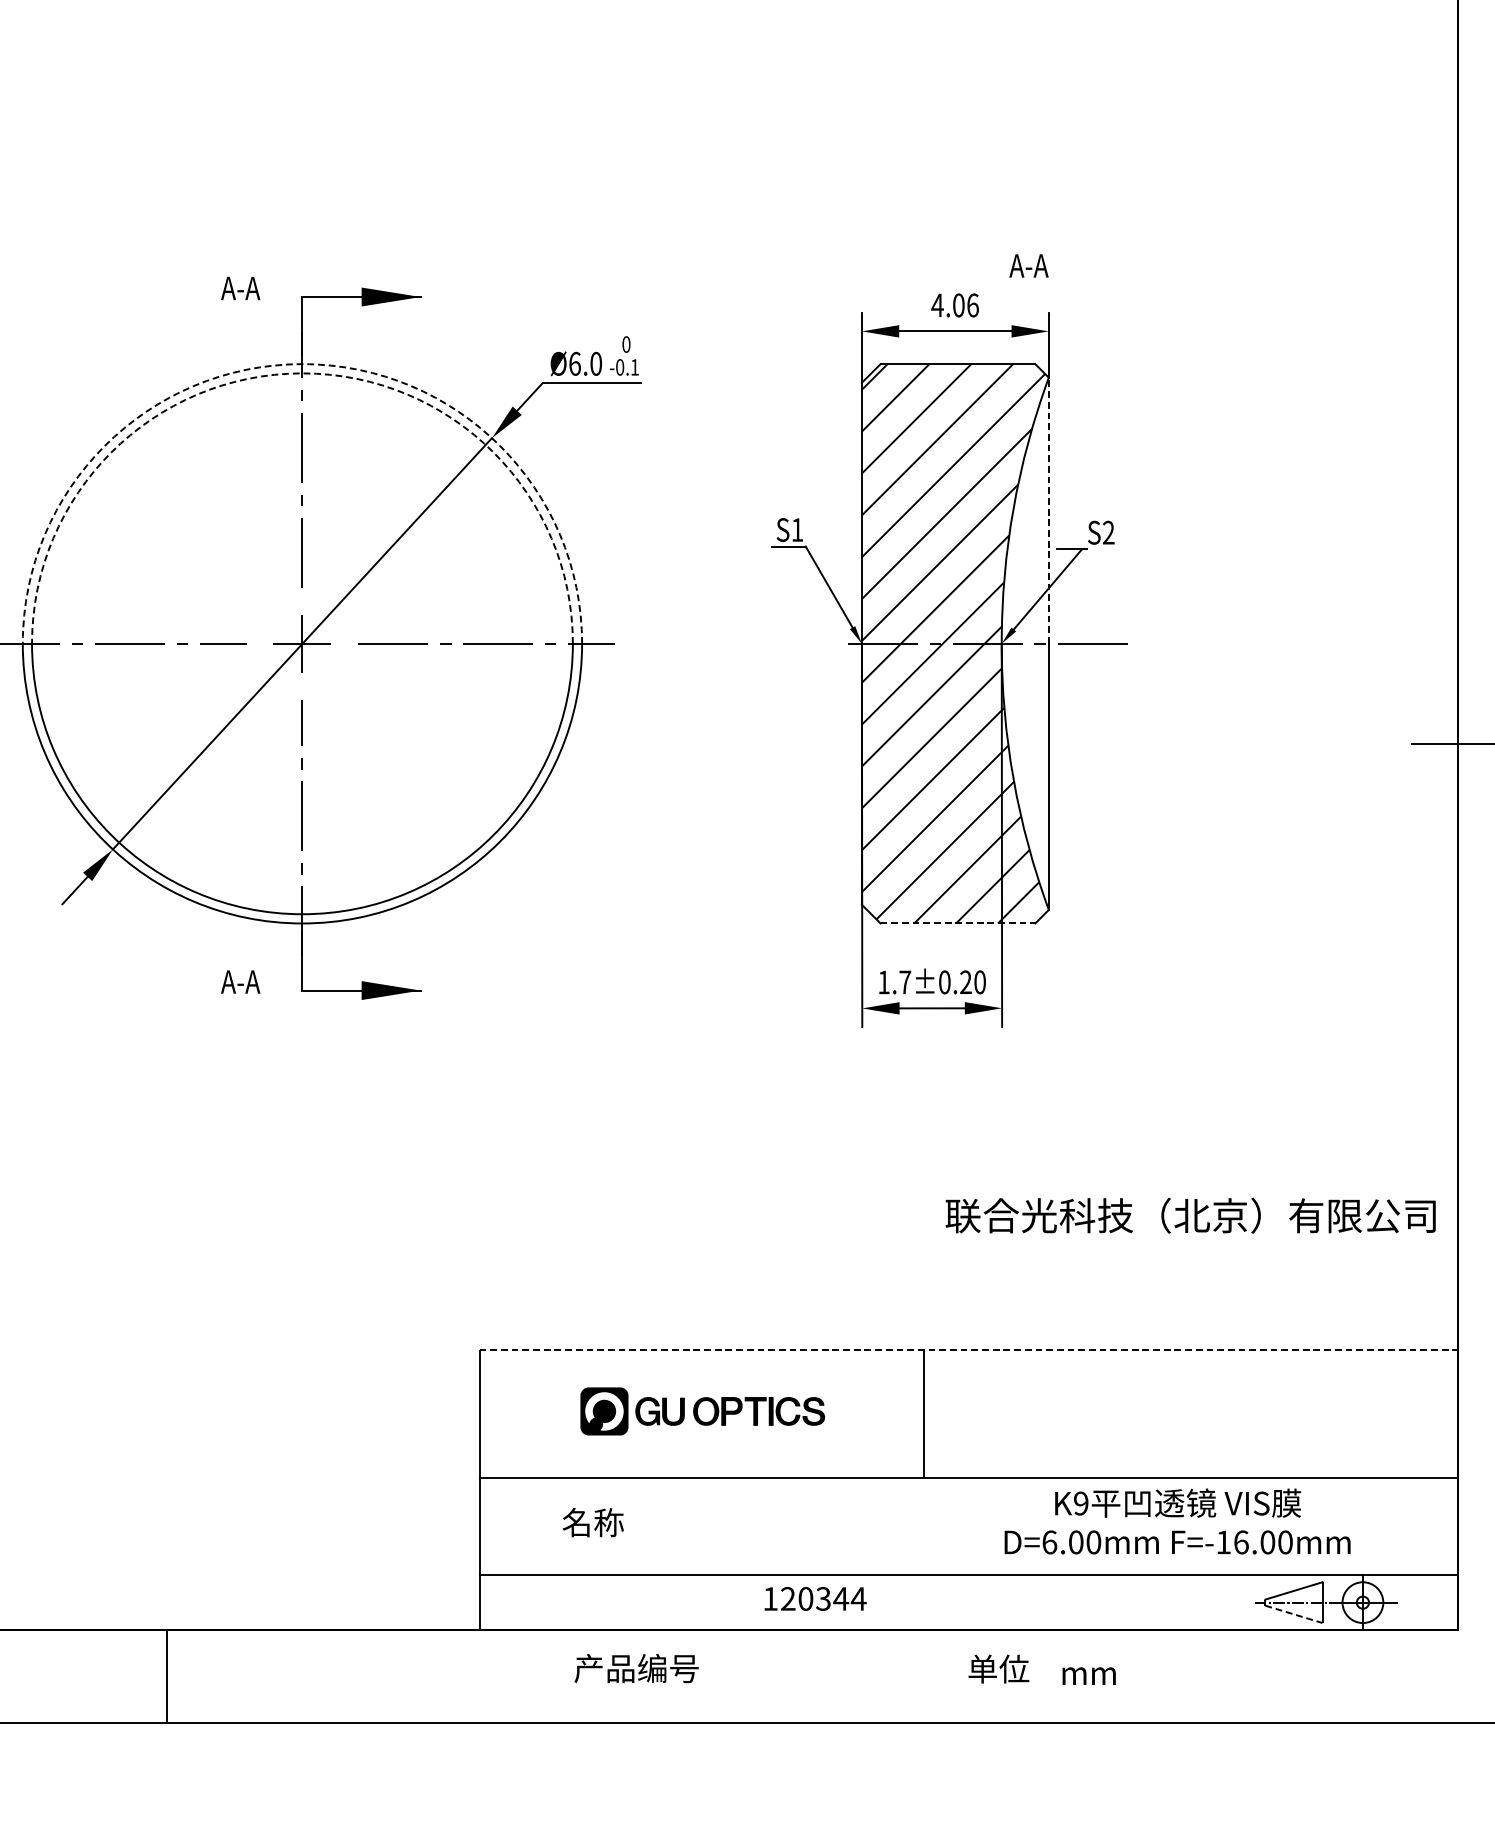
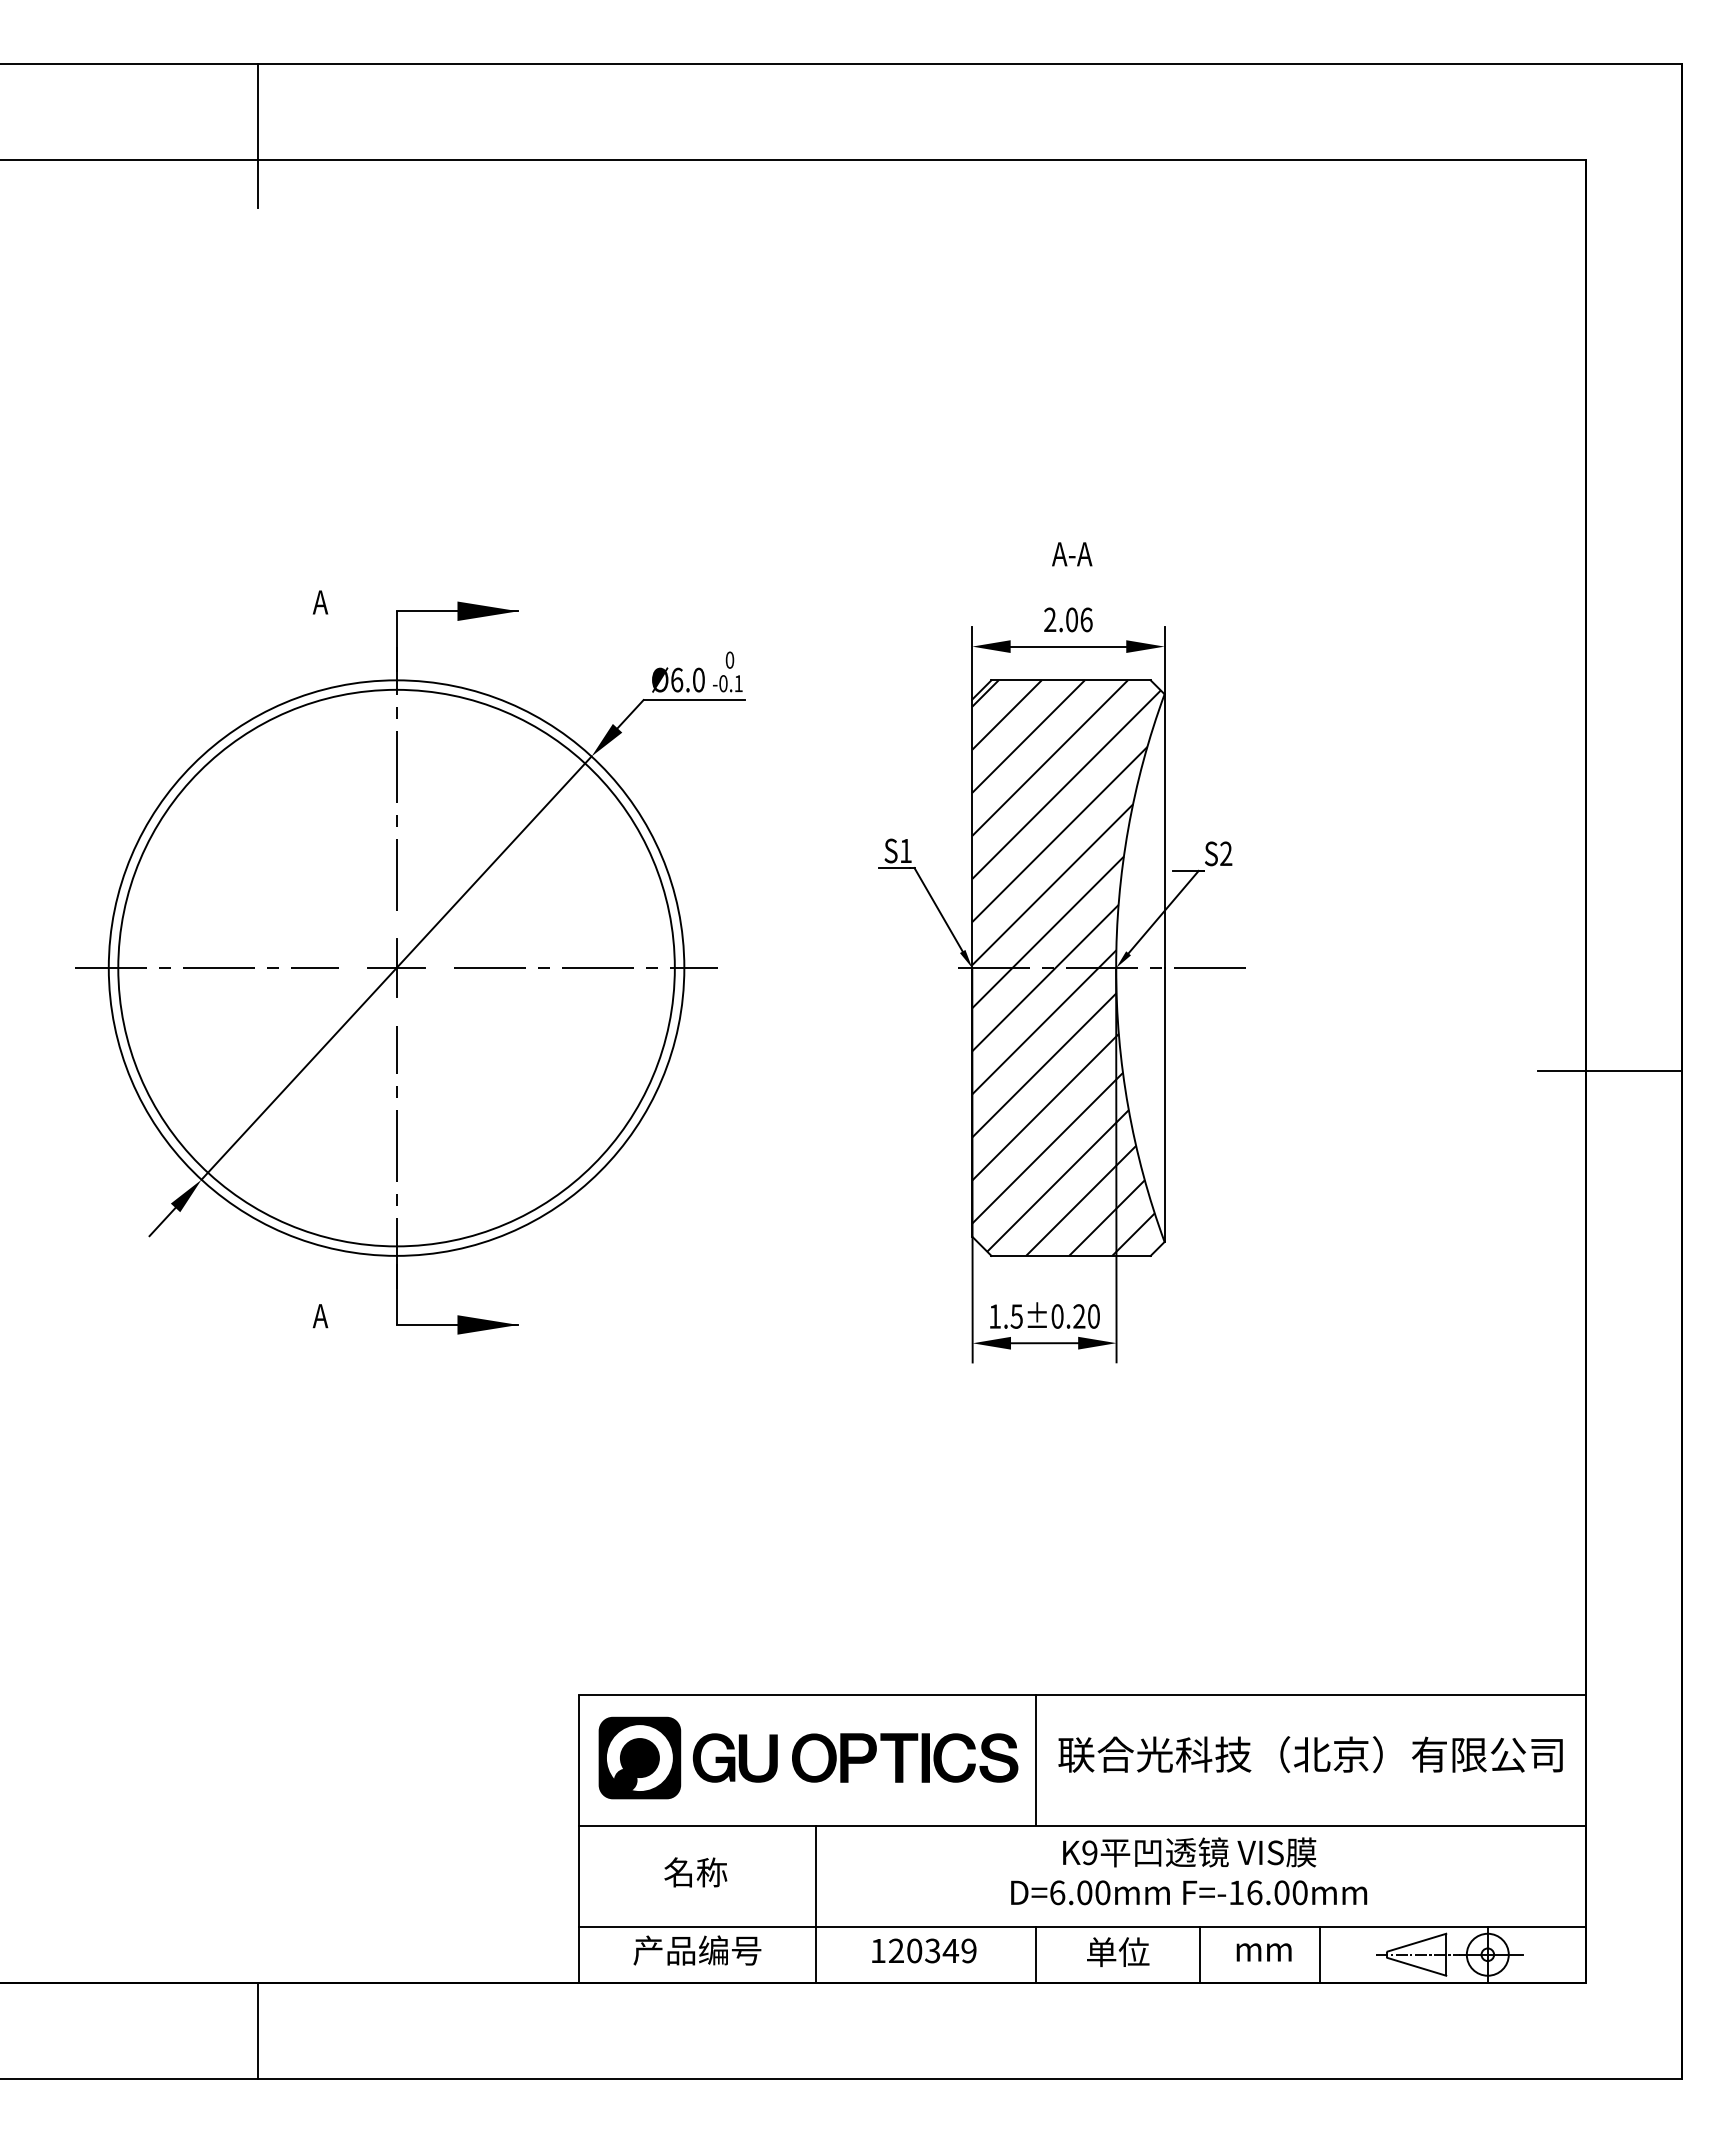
text: (1029, 266) -> (1072, 554), moved
text: (248, 288) -> (341, 602), A-A -> A
text: (936, 305) -> (1049, 619), 4.06 -> 2.06
arc: (302, 364) -> (396, 680), dashed -> solid
arc: (302, 373) -> (396, 689), dashed -> solid
line: (1048, 511) -> (1164, 831), dashed -> solid
line: (958, 923) -> (1071, 1255), dashed -> solid
text: (248, 982) -> (341, 1316), A-A -> A
text: (904, 982) -> (1016, 1316), 1.7±0.20 -> 1.5±0.20
text: (1190, 1215) -> (1310, 1754), moved
line: (969, 1350) -> (1082, 1695), dashed -> solid
part: (702, 1410) -> (808, 1757), size x1.67
text: (1177, 1521) -> (1189, 1871), moved
line: (710, 1553) -> (816, 1904), added
text: (858, 1598) -> (968, 1950), 120344 -> 120349
line: (923, 1602) -> (1035, 1954), added
line: (1082, 1602) -> (1199, 1954), added
line: (1200, 1602) -> (1320, 1954), added
line: (1293, 1614) -> (1416, 1966), dashed -> solid
text: (636, 1668) -> (697, 1950), moved
text: (999, 1668) -> (1118, 1951), moved
text: (1088, 1676) -> (1263, 1952), moved

